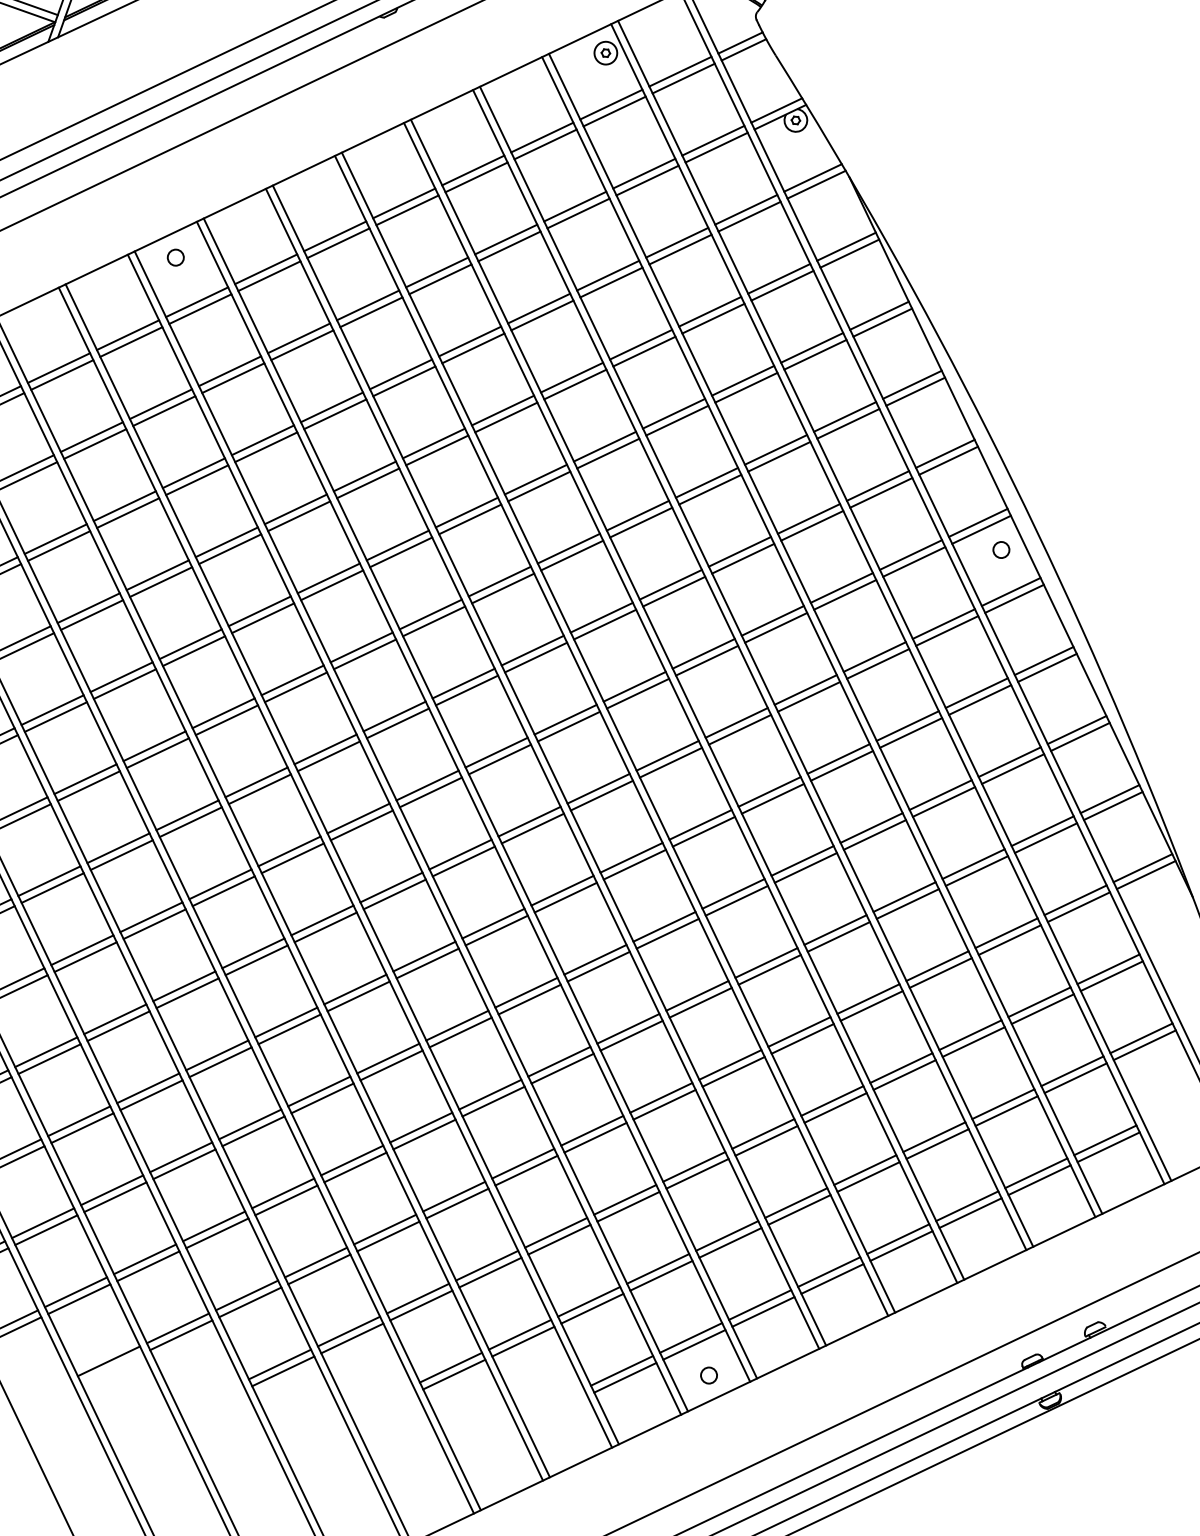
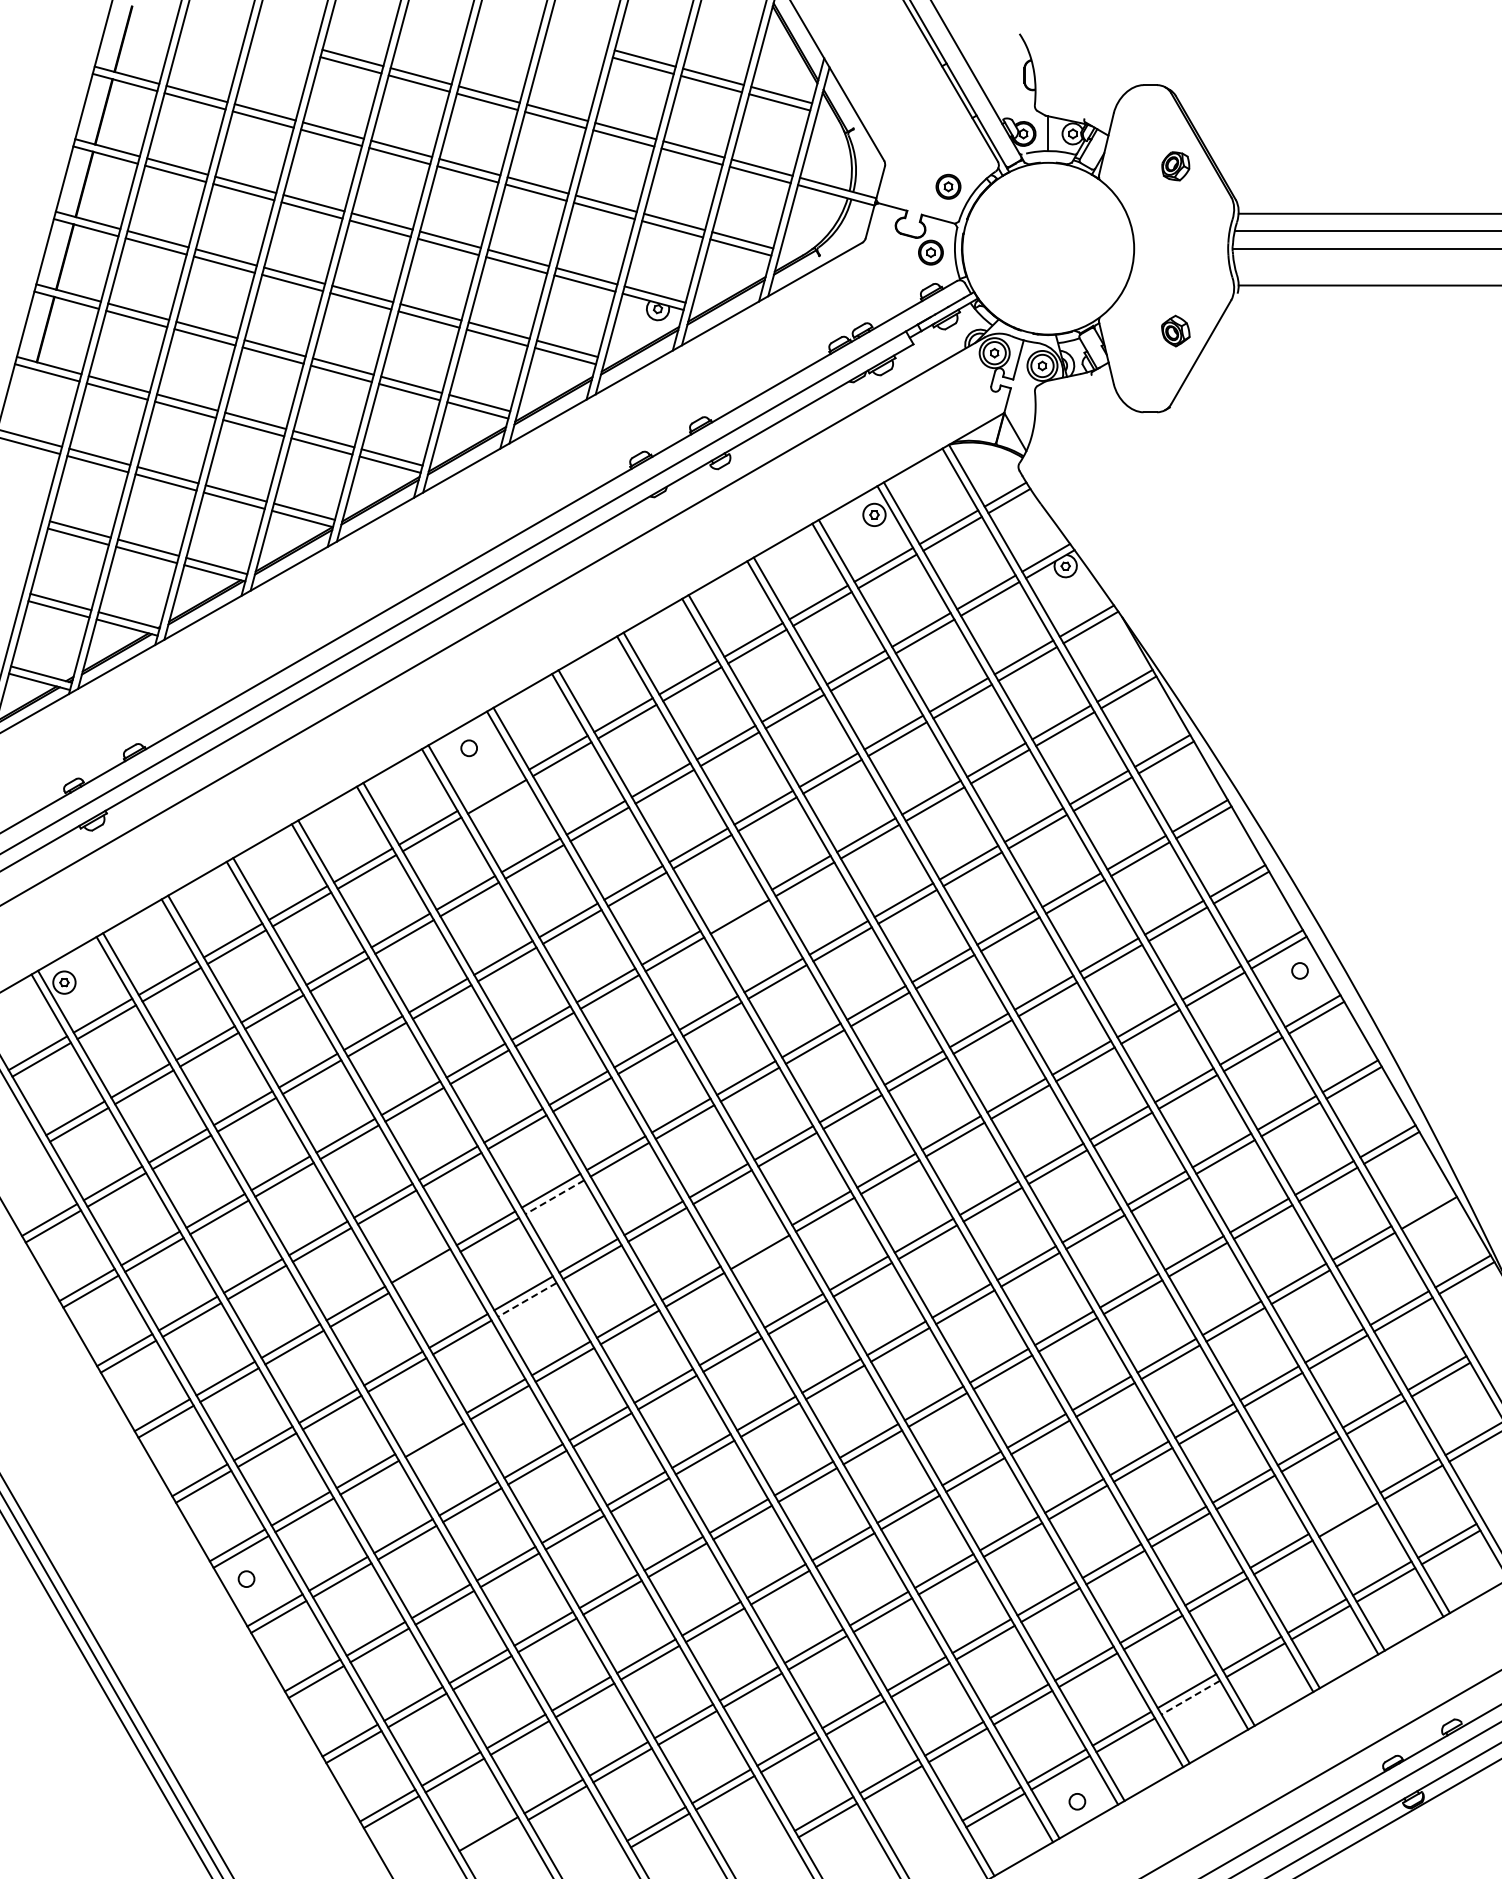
line: (197, 302) -> (493, 790), removed
line: (433, 443) -> (735, 910), removed
line: (226, 720) -> (554, 1197), solid -> dashed
line: (427, 785) -> (756, 1245), removed
line: (88, 786) -> (424, 1272), removed
line: (1109, 799) -> (1425, 1206), removed
line: (190, 821) -> (527, 1299), solid -> dashed
line: (81, 950) -> (430, 1433), removed
line: (1003, 1104) -> (1344, 1513), removed
line: (832, 1278) -> (1190, 1697), solid -> dashed

